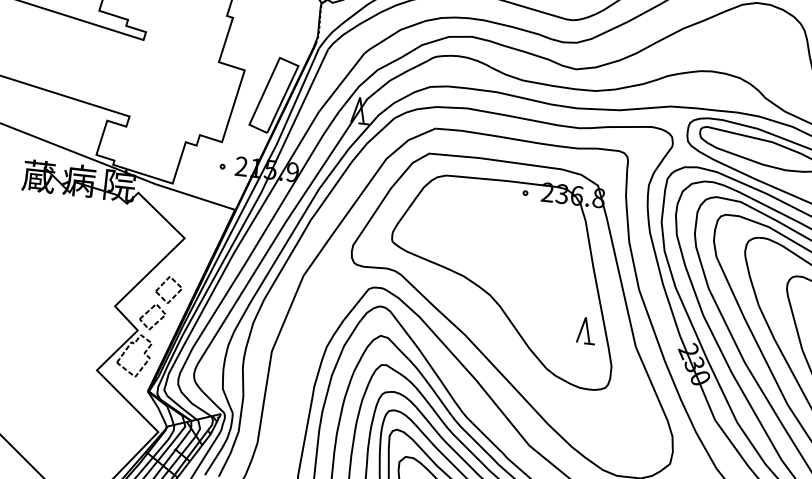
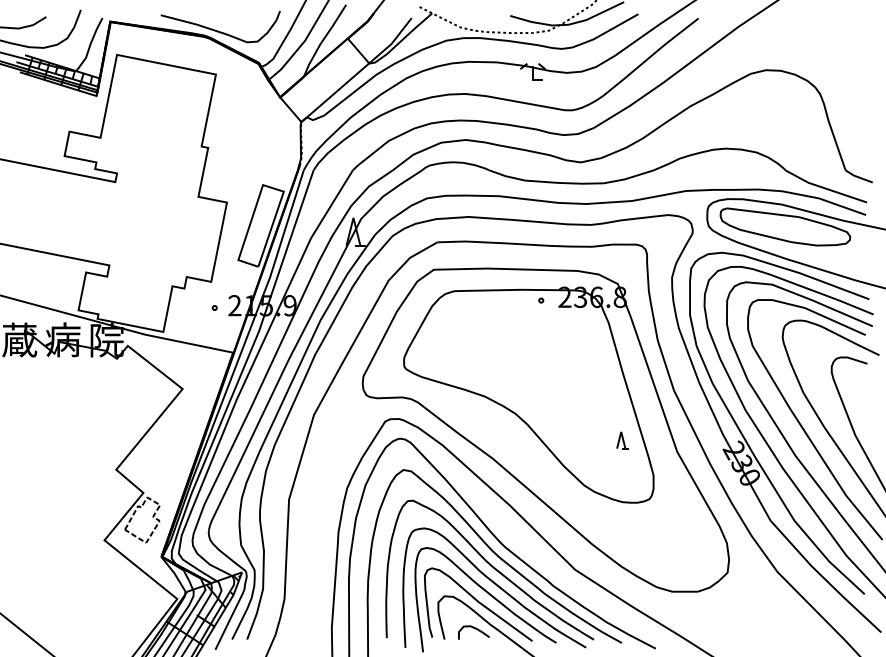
part: (160, 303) -> (164, 461), removed
part: (586, 330) -> (622, 440), size x0.6

